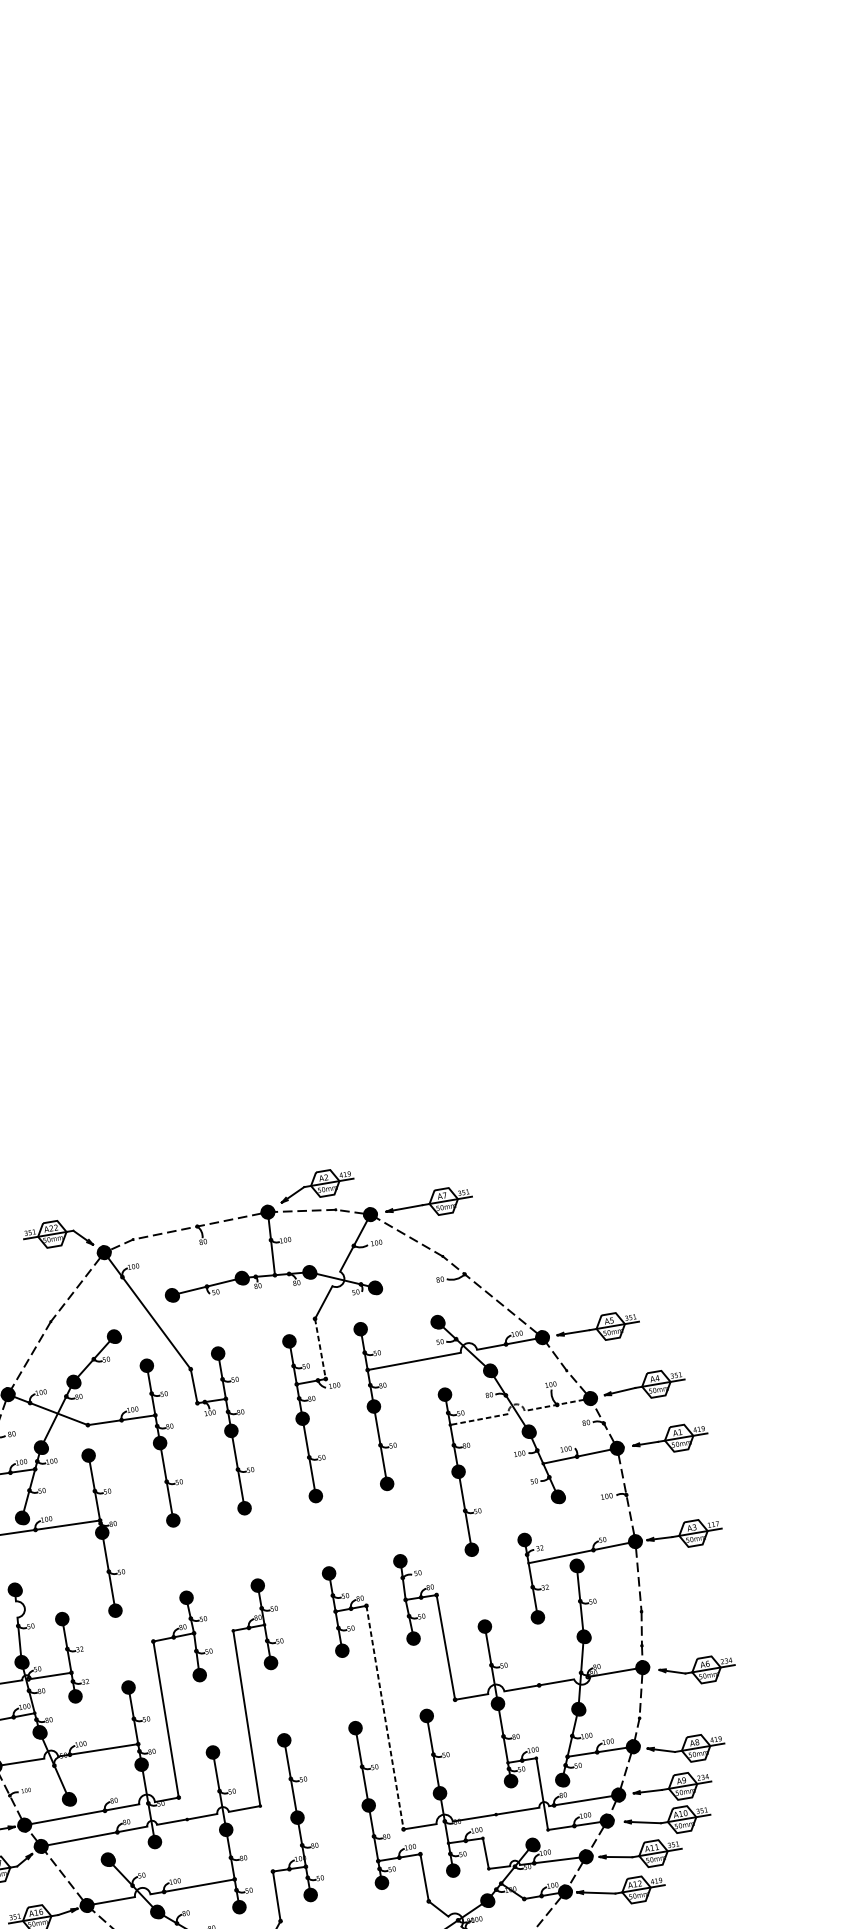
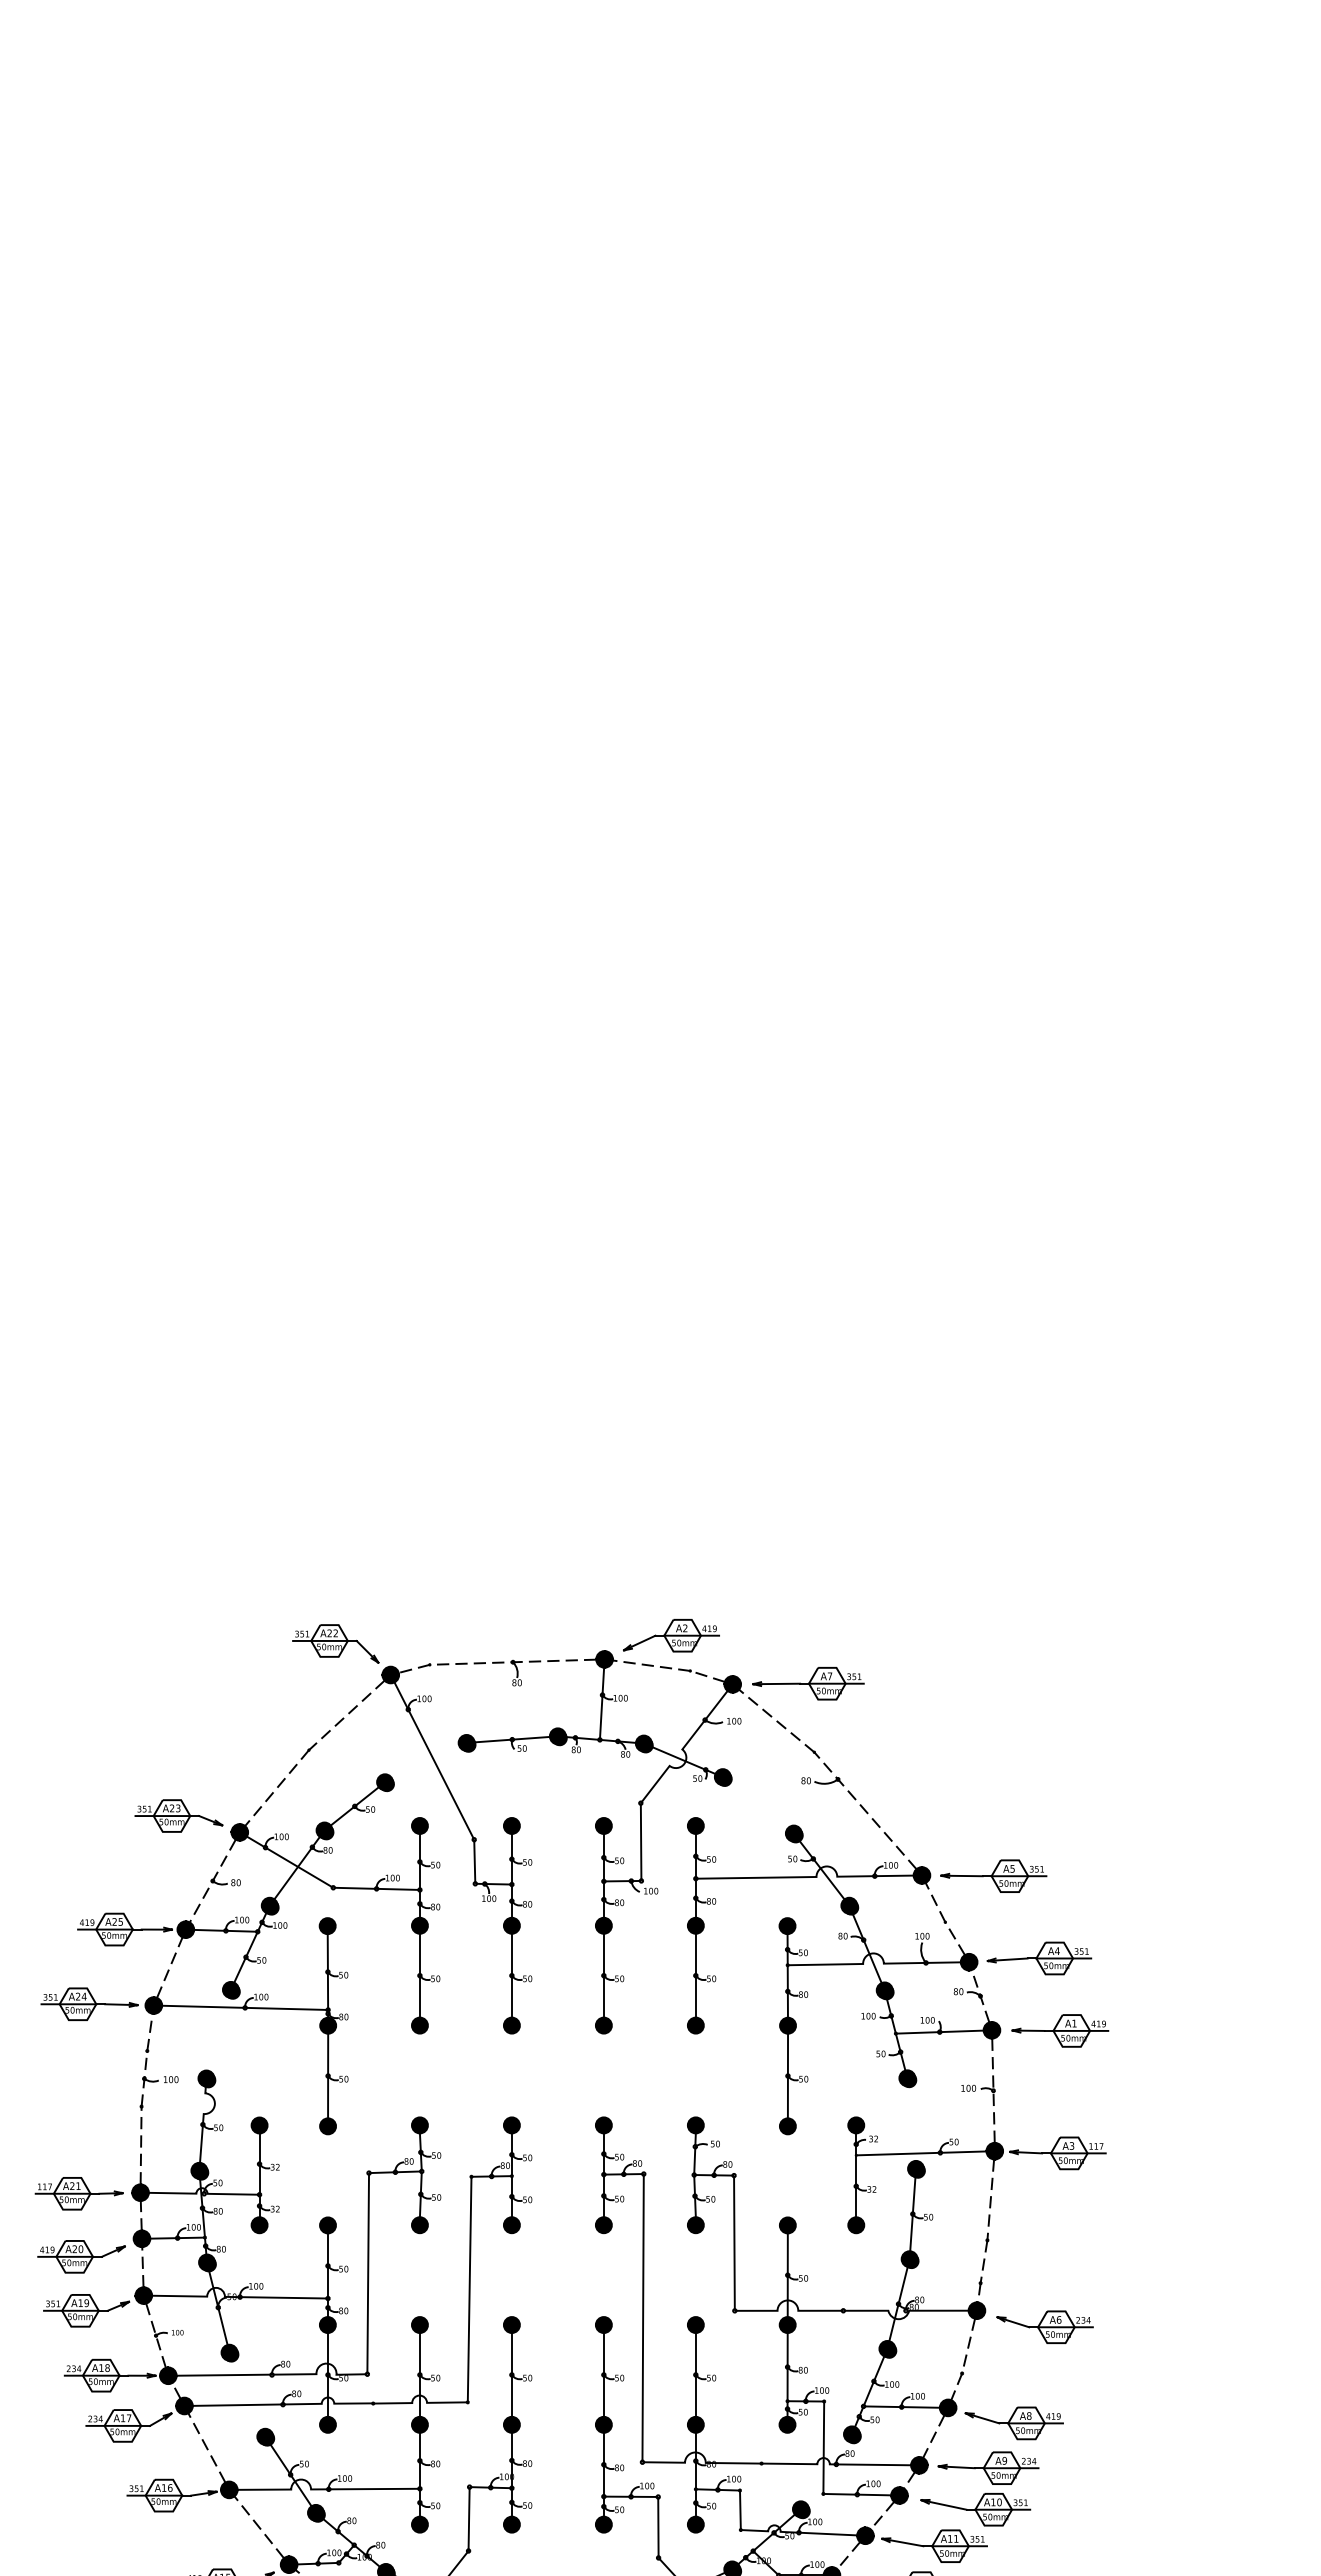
line: (320, 1349) -> (641, 1842), dashed -> solid
line: (515, 1404) -> (873, 1953), dashed -> solid
line: (385, 1717) -> (643, 2318), dashed -> solid

